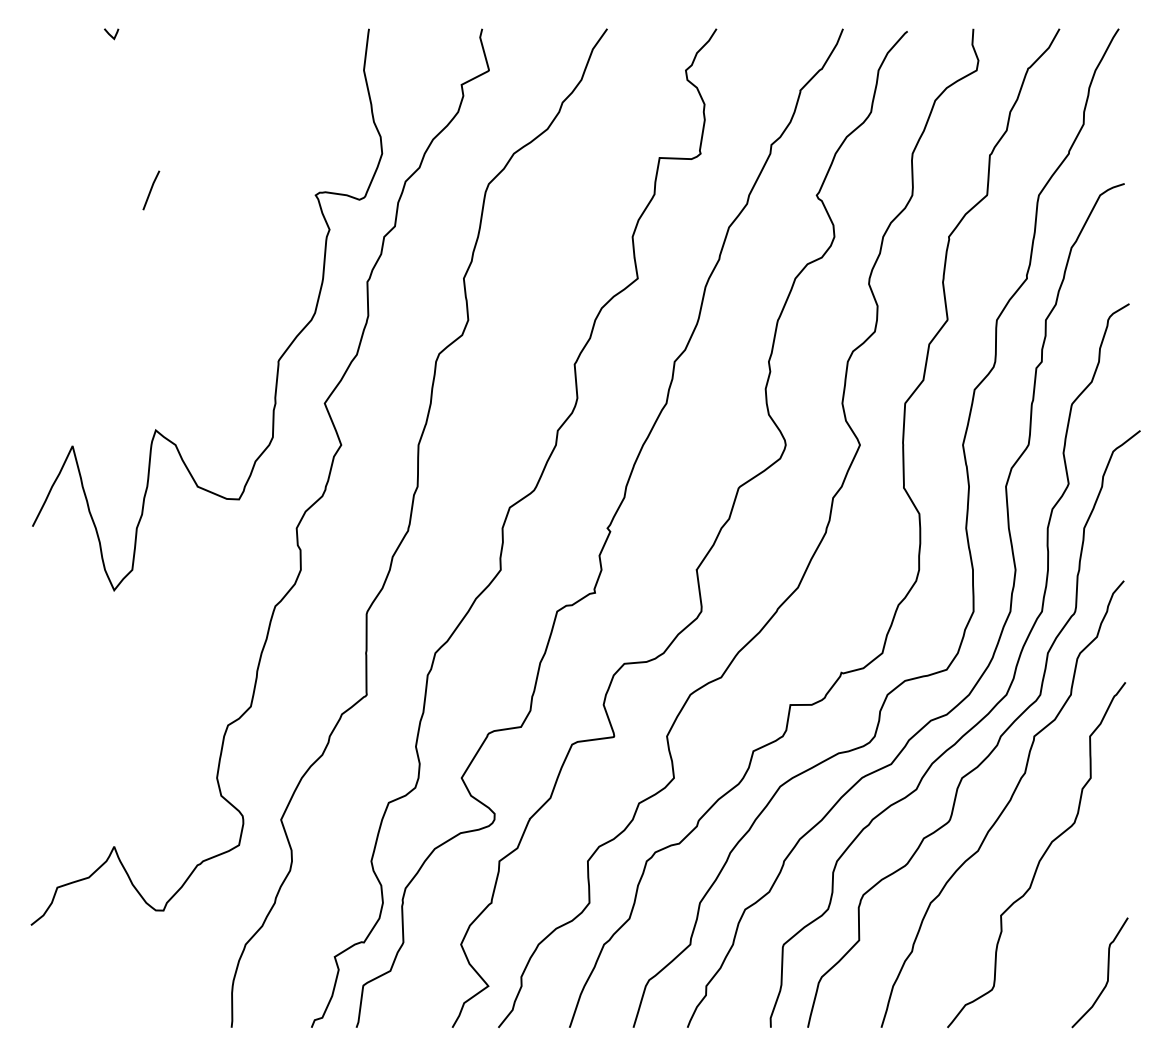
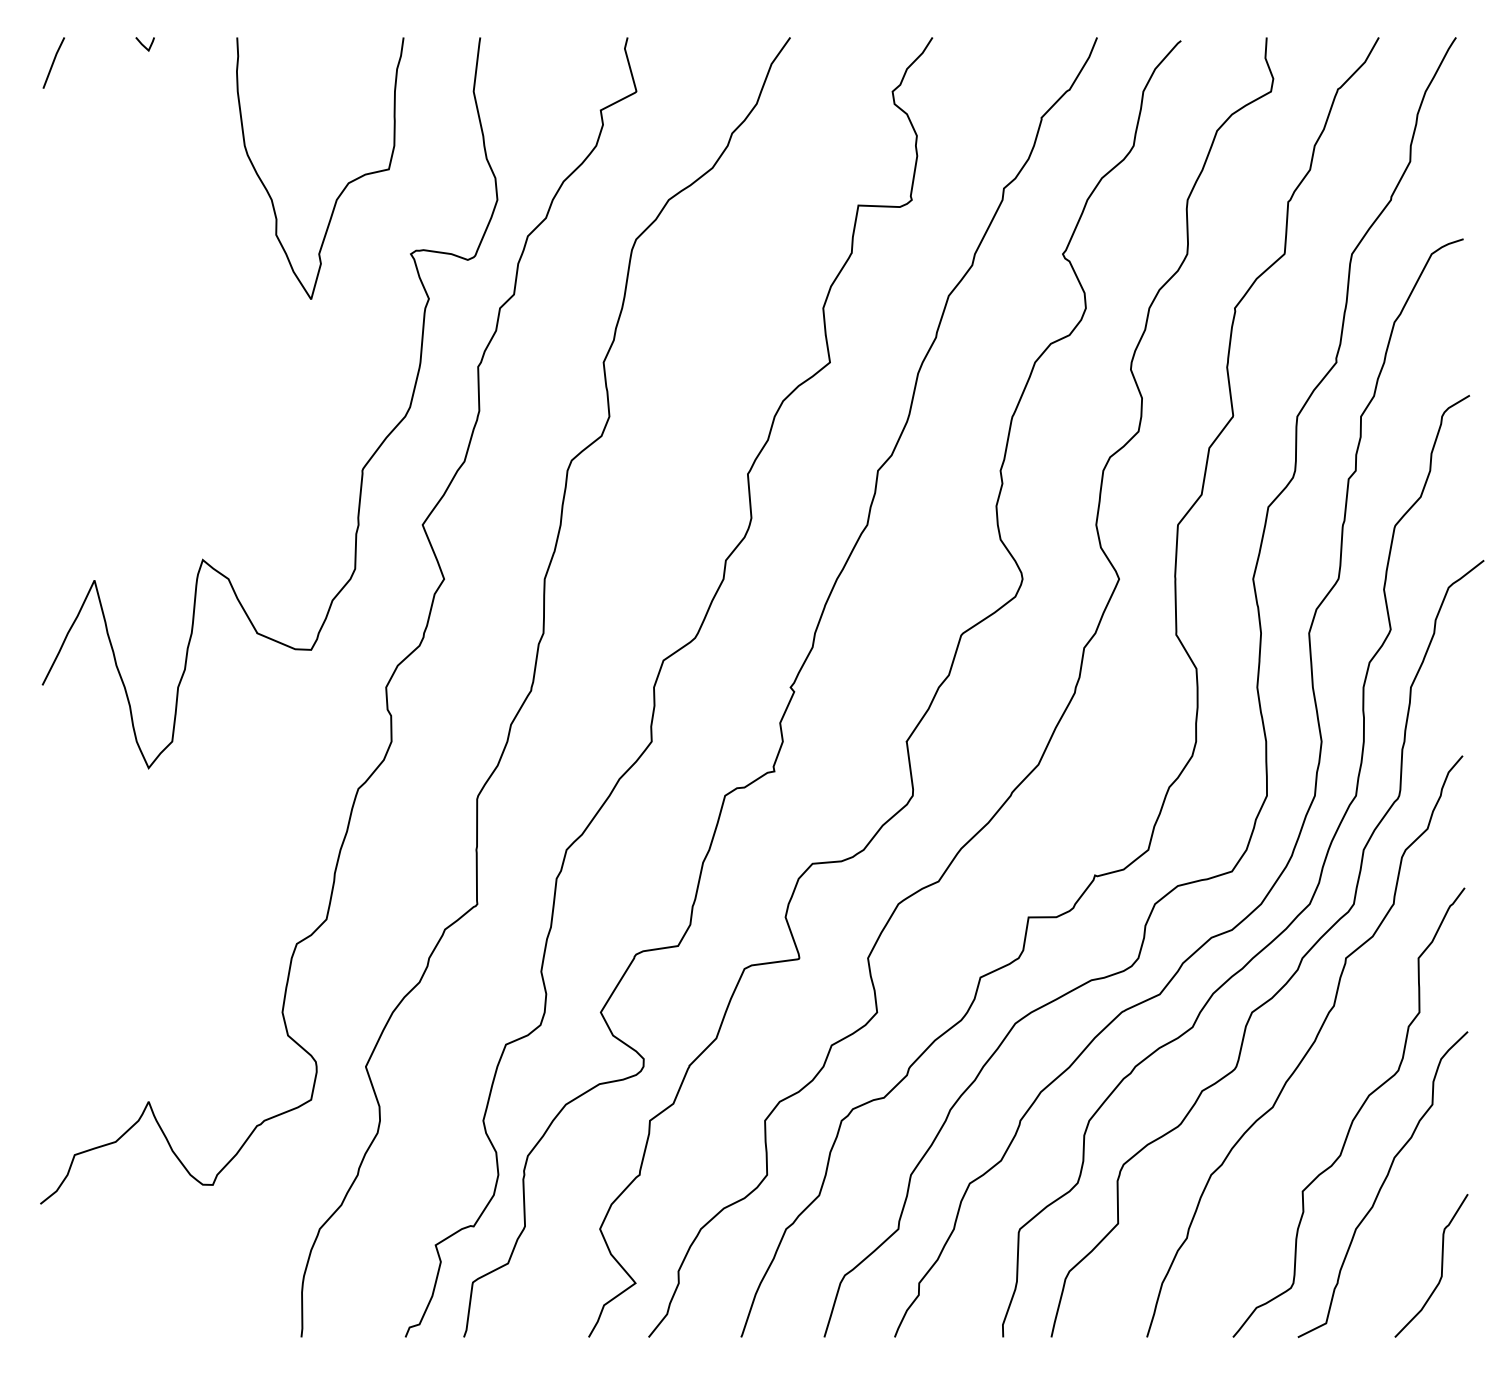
curve: (264, 143) -> (344, 186), added
line: (151, 190) -> (54, 63), moved
curve: (1062, 910) -> (1382, 1184), added

